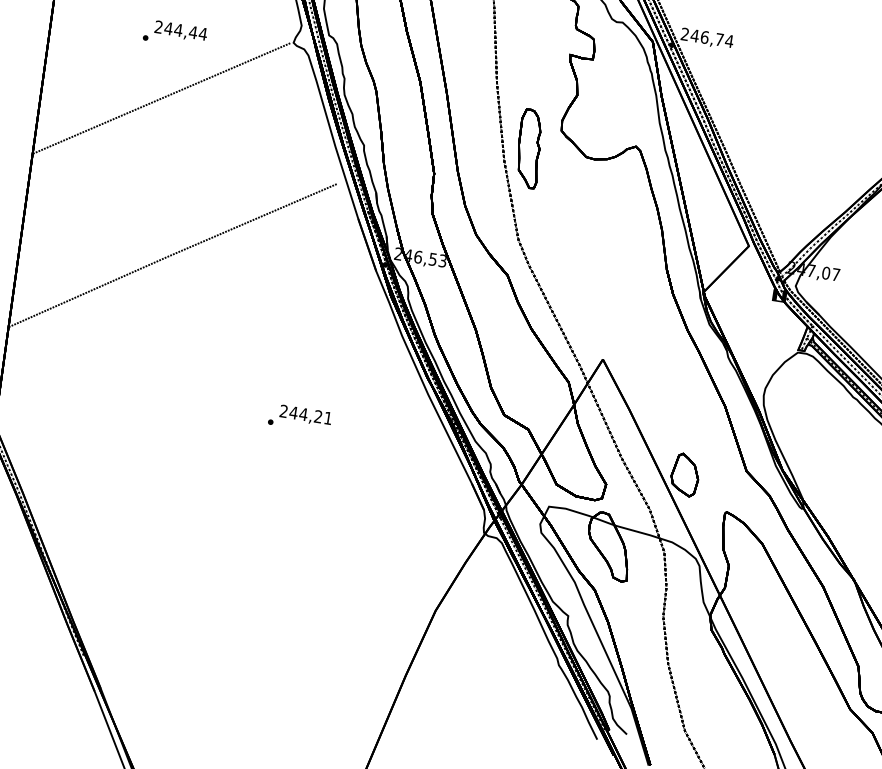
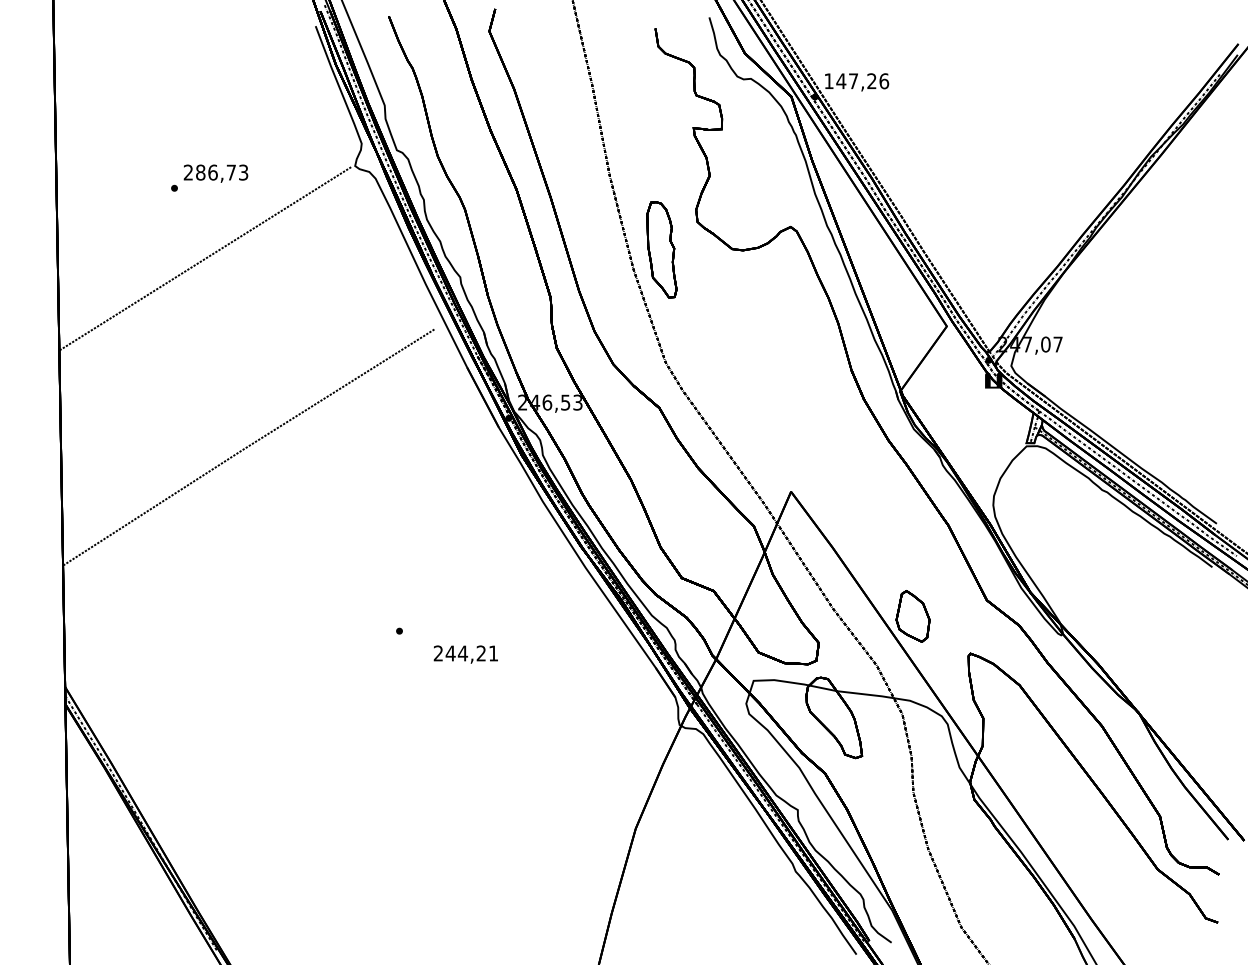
text: (185, 31) -> (221, 172), 244,44 -> 286,73
text: (707, 37) -> (856, 81), 246,74 -> 147,26
text: (305, 415) -> (465, 654), moved

